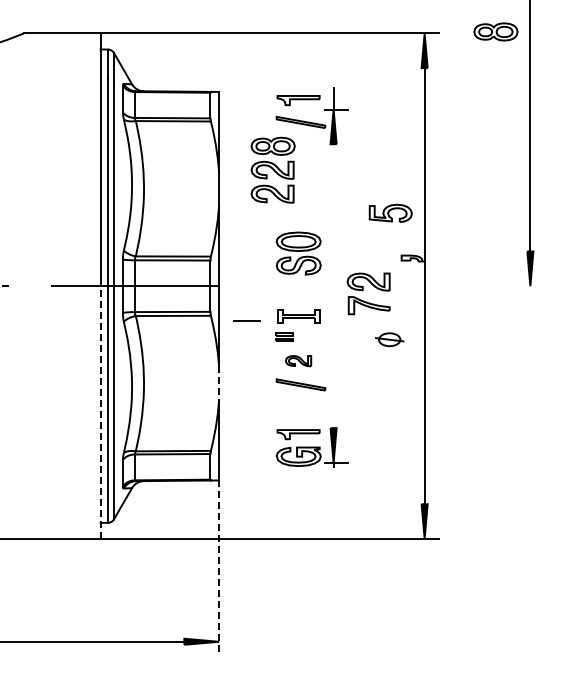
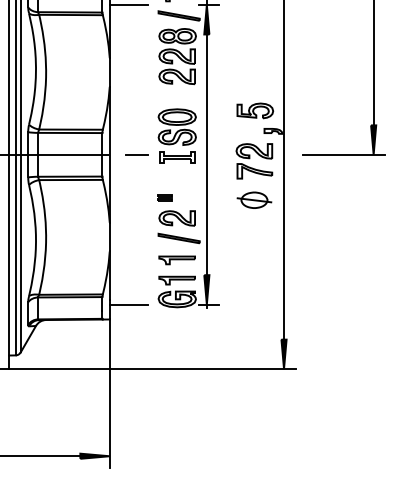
line: (241, 109) -> (128, 5), added
part: (272, 169) -> (177, 55), moved
part: (390, 212) -> (255, 110), moved
line: (333, 286) -> (206, 155), added
line: (495, 286) -> (344, 155), added
part: (368, 293) -> (254, 161), moved
part: (298, 316) -> (177, 157), moved
line: (246, 320) -> (136, 154), moved
part: (389, 339) -> (254, 200), size x1.43
part: (298, 360) -> (177, 217), size x1.67
line: (219, 383) -> (110, 237), dashed -> solid
part: (298, 410) -> (177, 260), added
line: (100, 412) -> (9, 261), dashed -> solid
line: (241, 462) -> (128, 304), added
line: (219, 568) -> (110, 394), dashed -> solid

